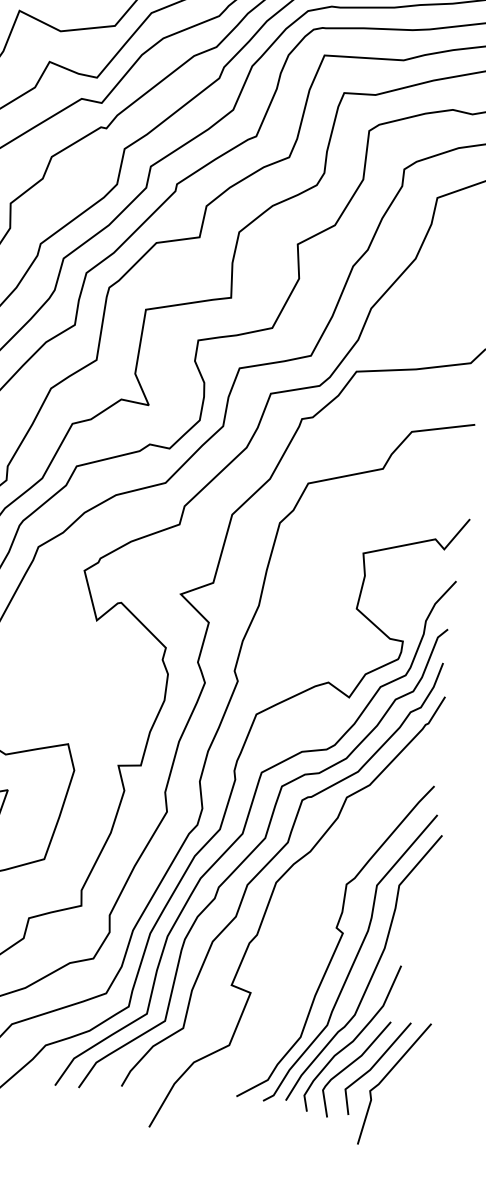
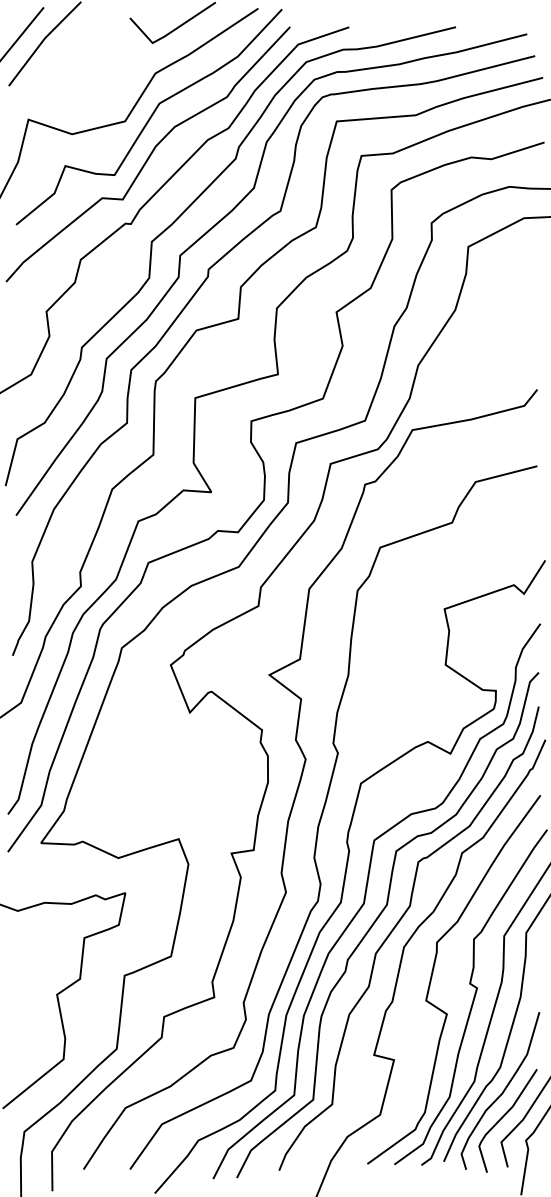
curve: (301, 912) -> (433, 973), added

